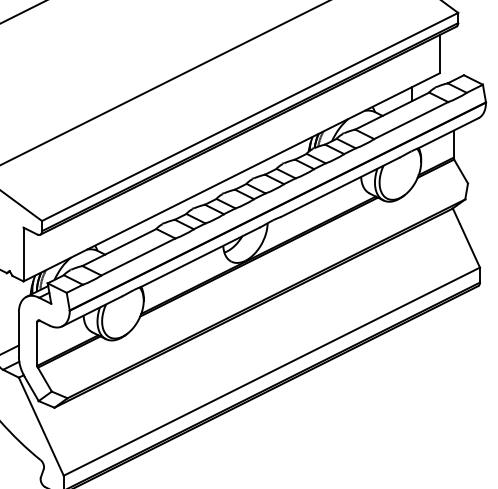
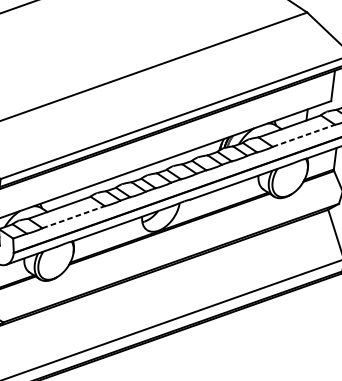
line: (411, 120) -> (304, 135), solid -> dashed
line: (138, 256) -> (73, 216), solid -> dashed

